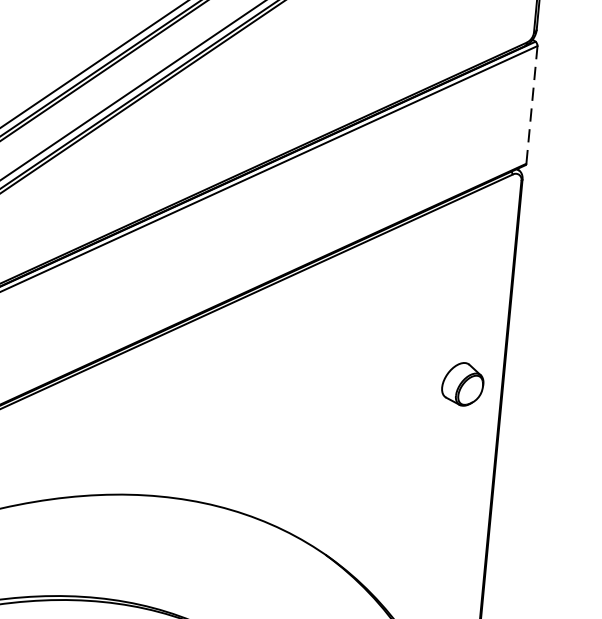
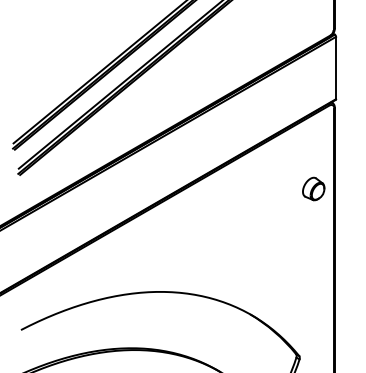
line: (532, 105) -> (336, 68), dashed -> solid
part: (462, 383) -> (313, 188), moved

